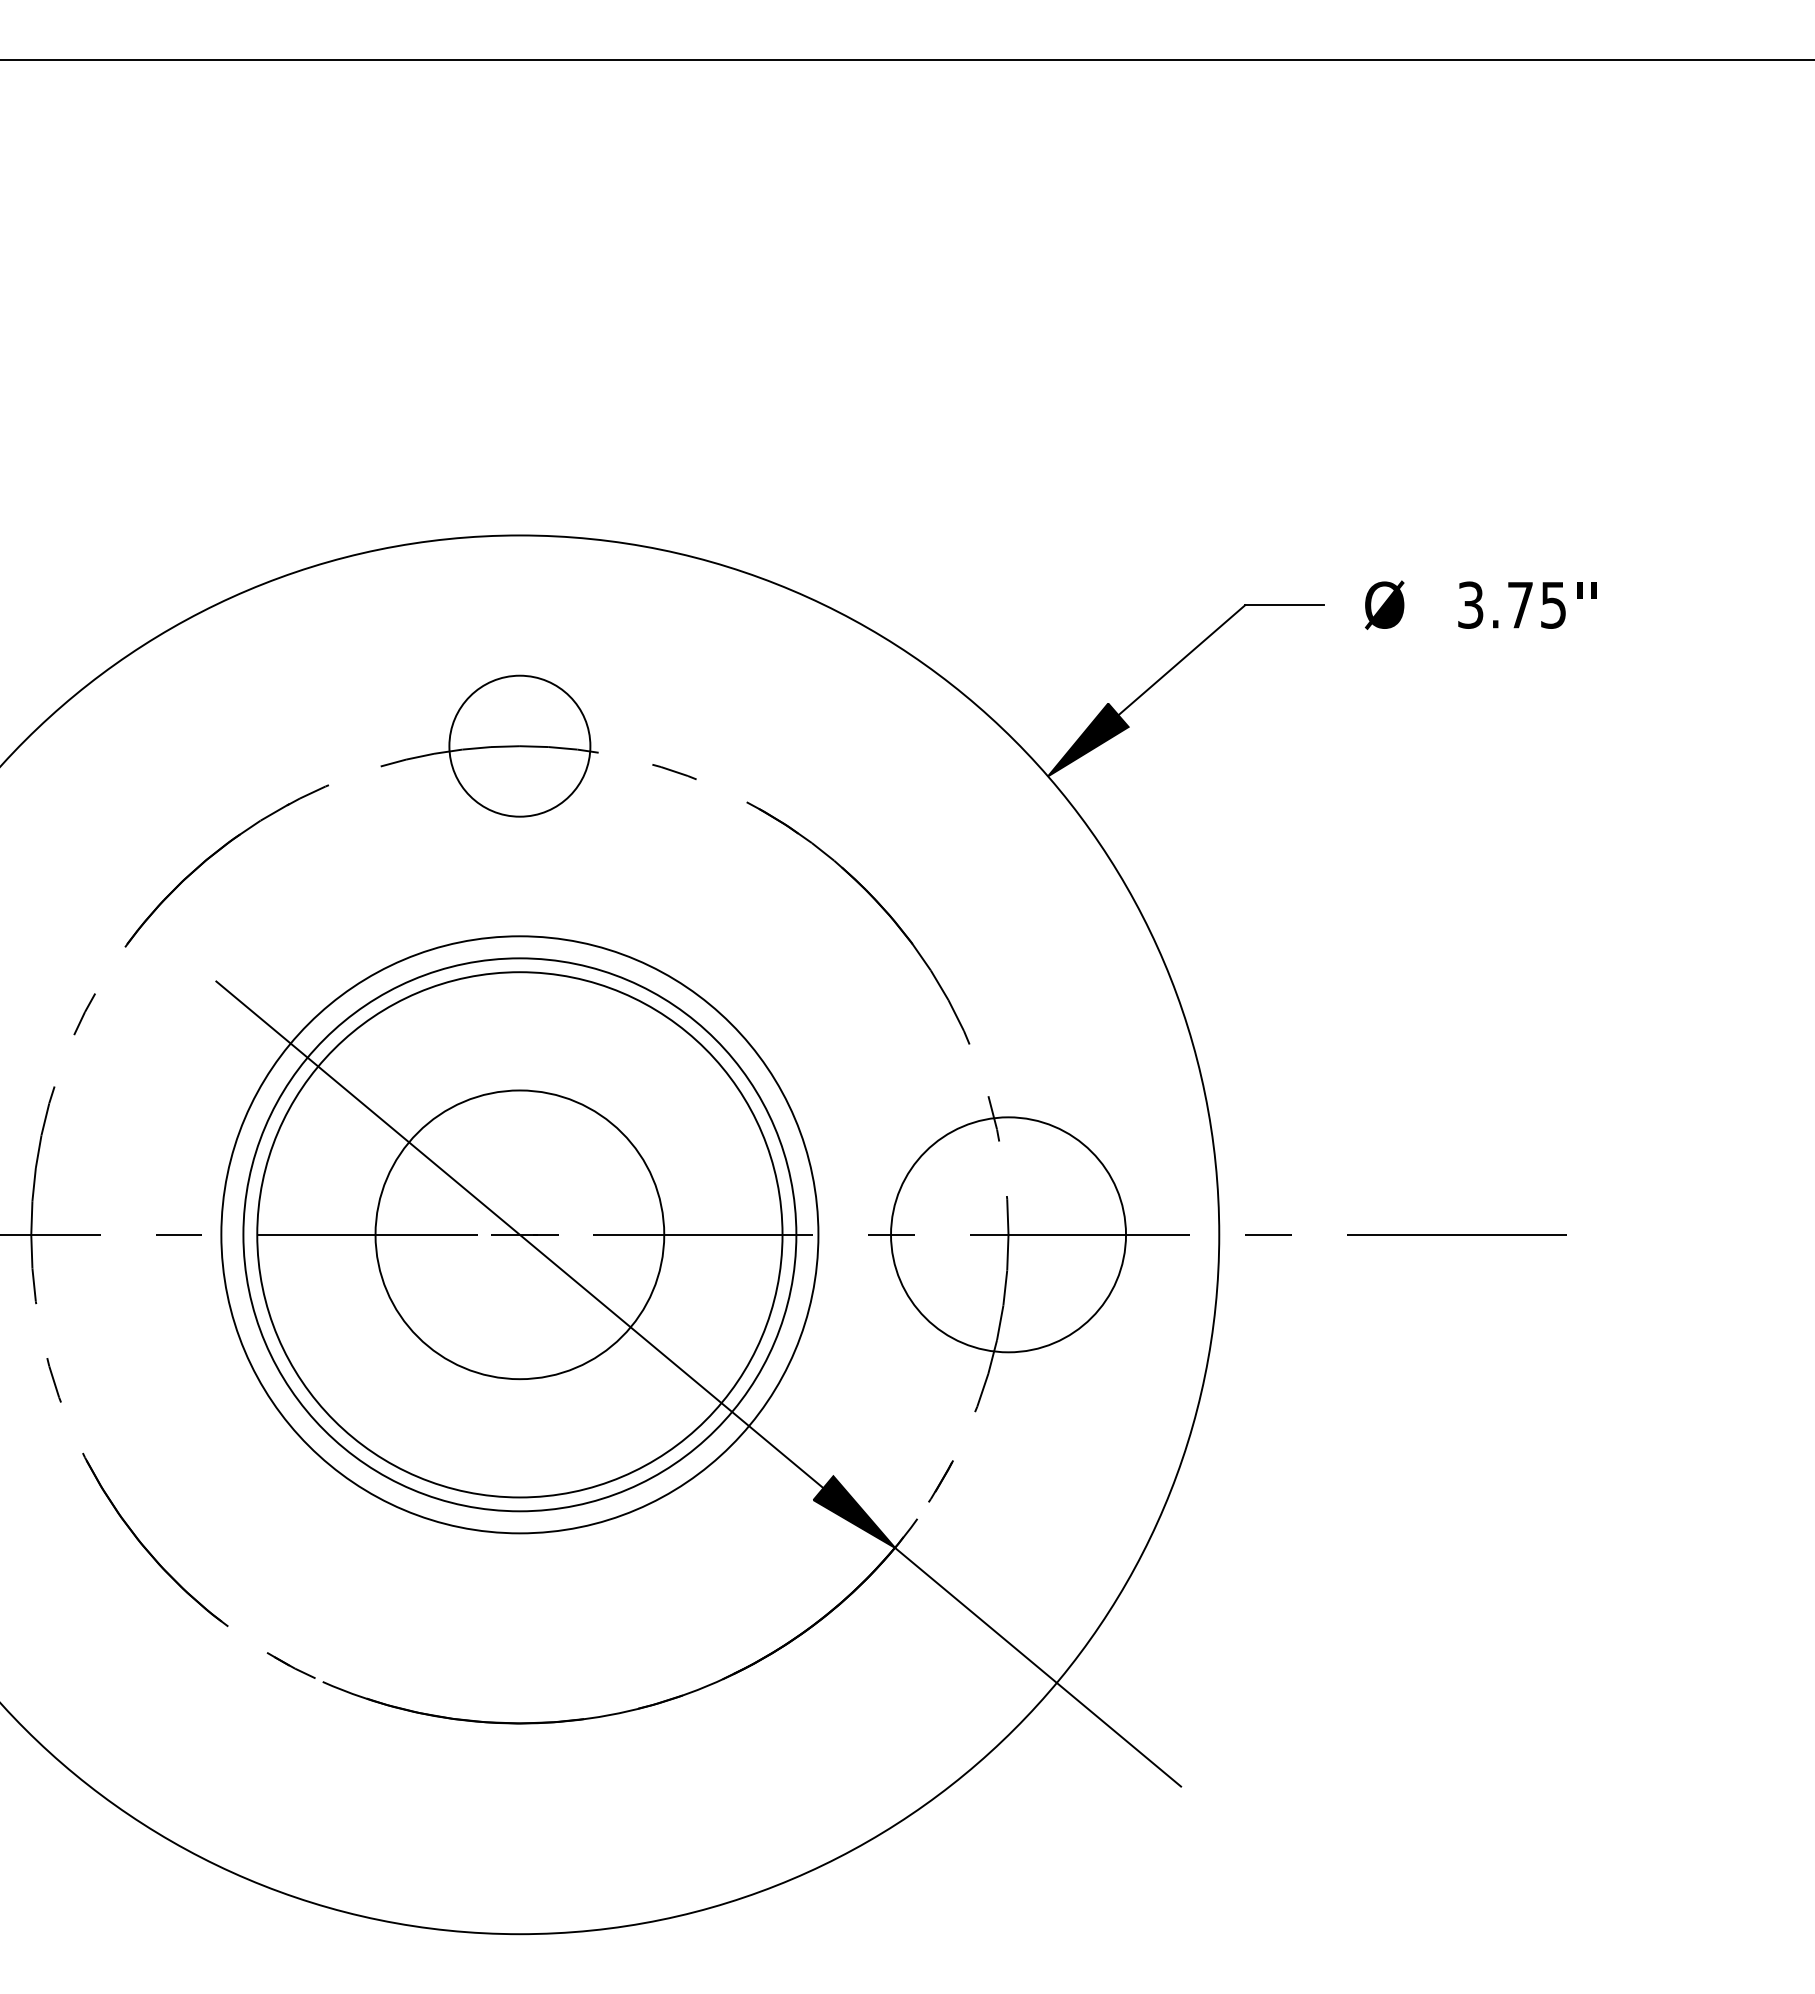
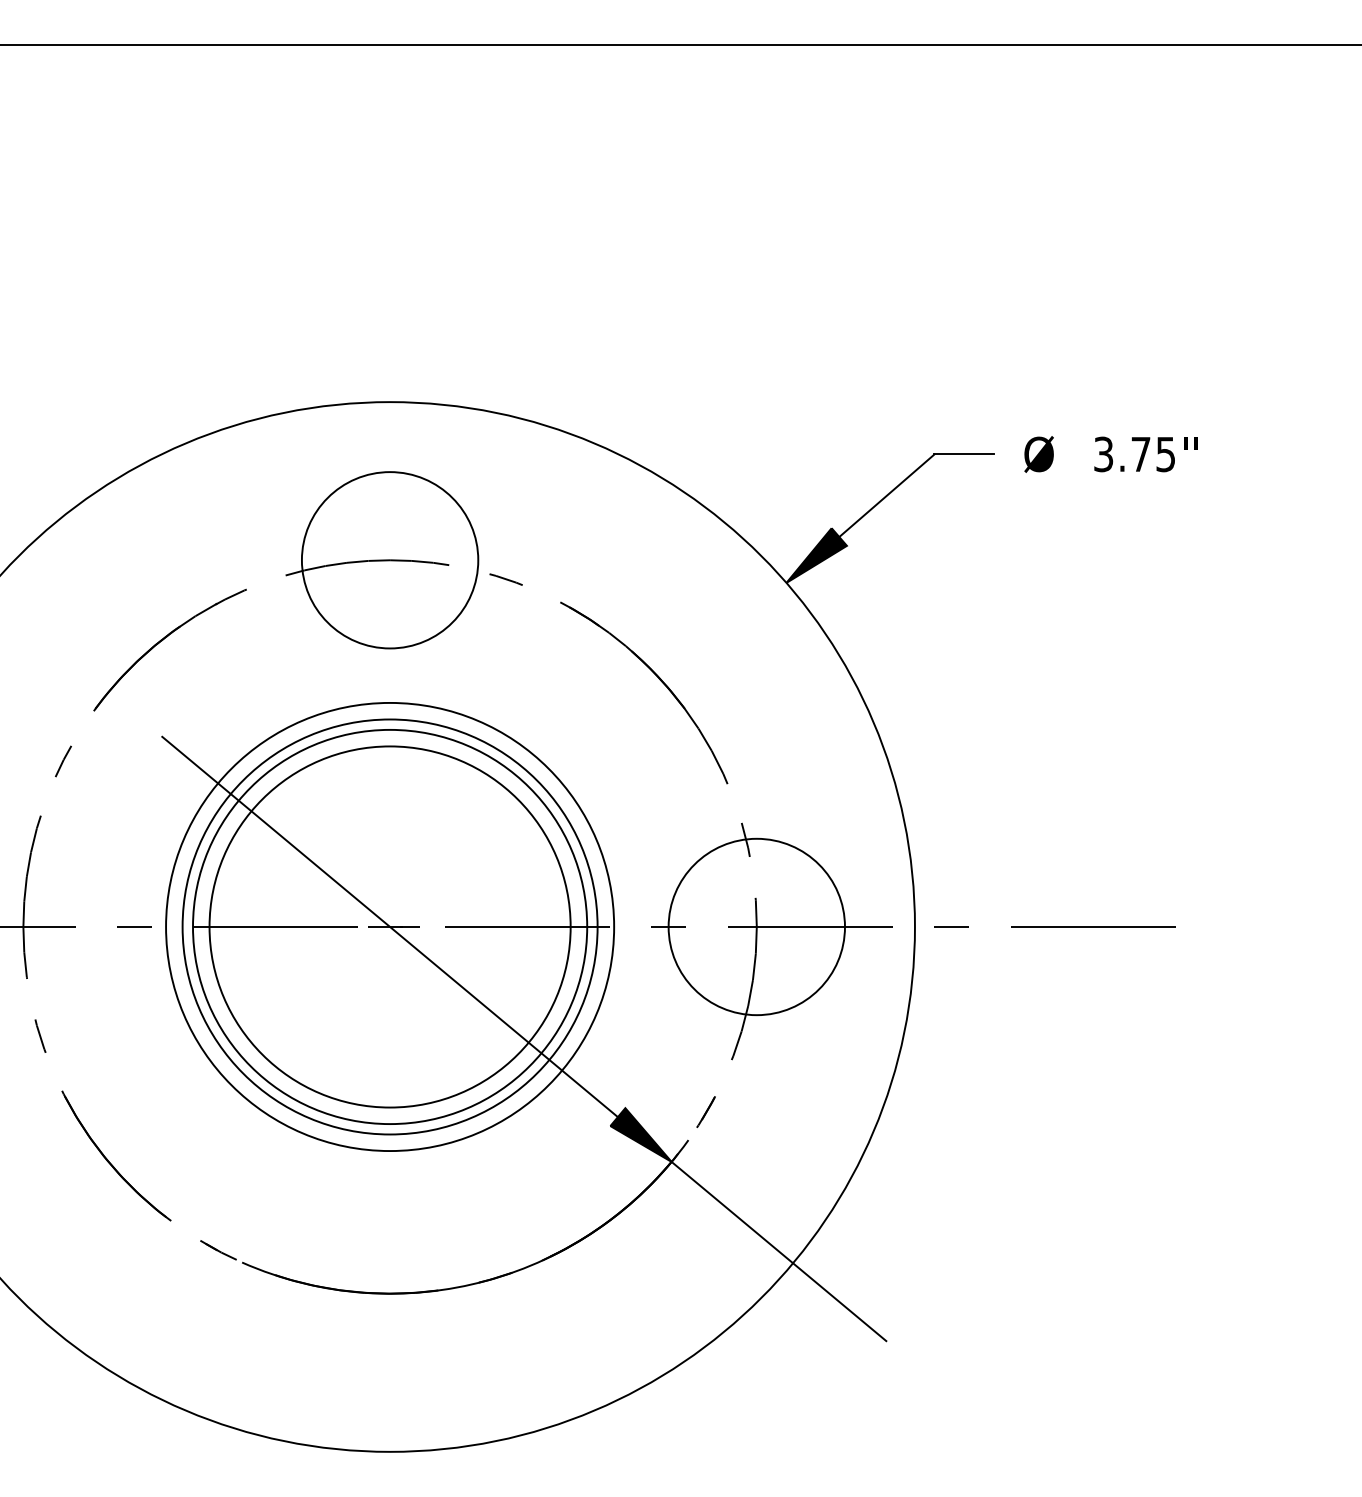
circle: (519, 745) -> (389, 559), size x1.67
circle: (519, 1234) -> (389, 926), size x1.67

